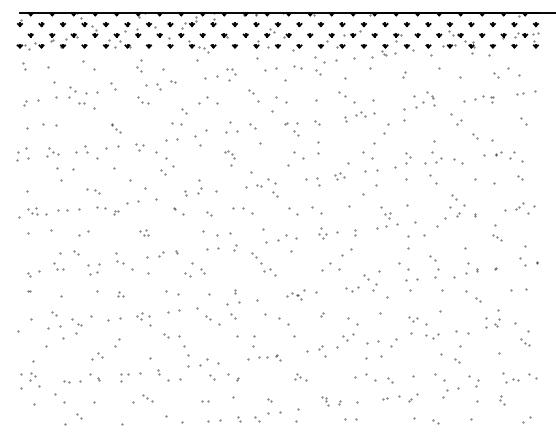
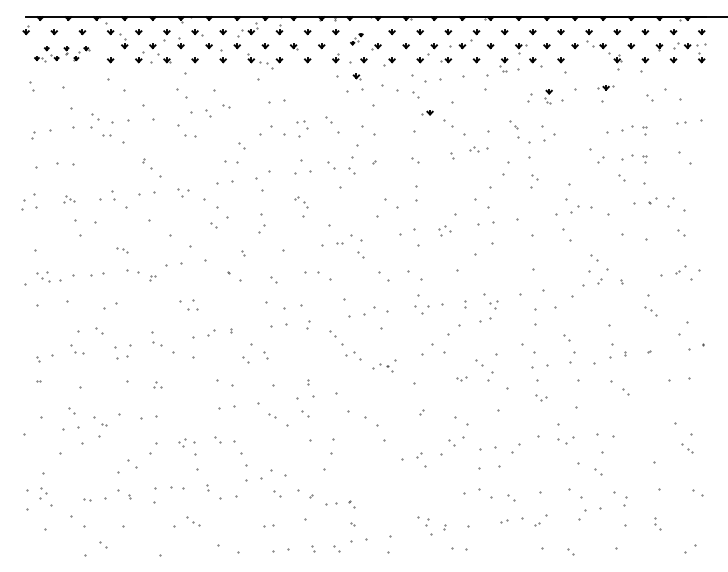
part: (272, 29) -> (356, 38), size x0.6
part: (47, 41) -> (62, 54), size x0.7
part: (449, 46) -> (605, 88), moved
part: (272, 58) -> (356, 76), added
part: (139, 65) -> (182, 85), size x1.6
part: (297, 67) -> (389, 88), size x1.6
part: (231, 74) -> (303, 128), moved
part: (422, 74) -> (553, 97), added
part: (113, 86) -> (148, 113), size x1.6
part: (326, 86) -> (427, 113), added
part: (430, 98) -> (513, 128), moved
part: (143, 100) -> (187, 131), size x1.4
part: (365, 114) -> (478, 149), size x0.7
part: (484, 121) -> (634, 158), added
part: (523, 121) -> (685, 158), size x1.6
part: (116, 128) -> (152, 168), size x1.6
part: (296, 129) -> (351, 165), moved
part: (52, 152) -> (68, 199), size x0.6
part: (408, 158) -> (534, 181), moved
part: (458, 161) -> (600, 211), size x1.6
part: (318, 181) -> (417, 237), size x1.6
part: (199, 186) -> (261, 223), moved
part: (93, 191) -> (122, 250), size x0.6
part: (62, 210) -> (81, 275), size x1.6
part: (383, 217) -> (487, 306), moved
part: (144, 232) -> (189, 304), size x1.6
part: (322, 233) -> (422, 305), size x1.4
part: (522, 261) -> (684, 342), size x1.6
part: (352, 289) -> (461, 378), size x0.6
part: (295, 294) -> (384, 365), moved
part: (492, 318) -> (644, 416), removed
part: (143, 319) -> (186, 447), moved
part: (413, 319) -> (541, 398), moved
part: (97, 356) -> (127, 466), size x1.4
part: (269, 357) -> (339, 504), moved
part: (124, 377) -> (163, 494), size x1.6
part: (300, 377) -> (393, 494), removed
part: (512, 380) -> (671, 498), removed
part: (325, 401) -> (426, 525), size x1.6

